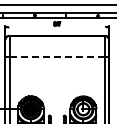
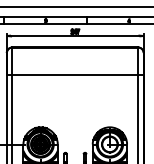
line: (56, 27) -> (74, 36), added
line: (57, 56) -> (75, 74), dashed -> solid

